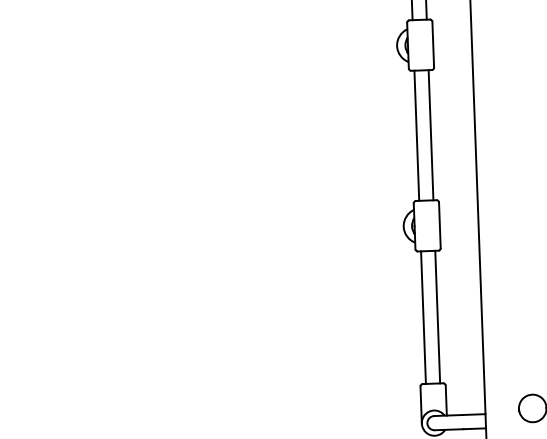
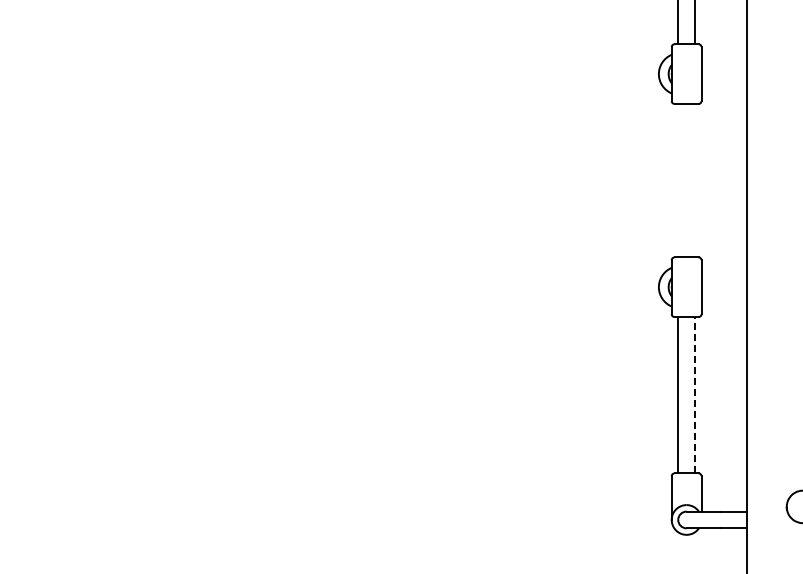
line: (417, 135) -> (678, 180), removed
line: (431, 135) -> (695, 180), removed
line: (438, 316) -> (695, 394), solid -> dashed

